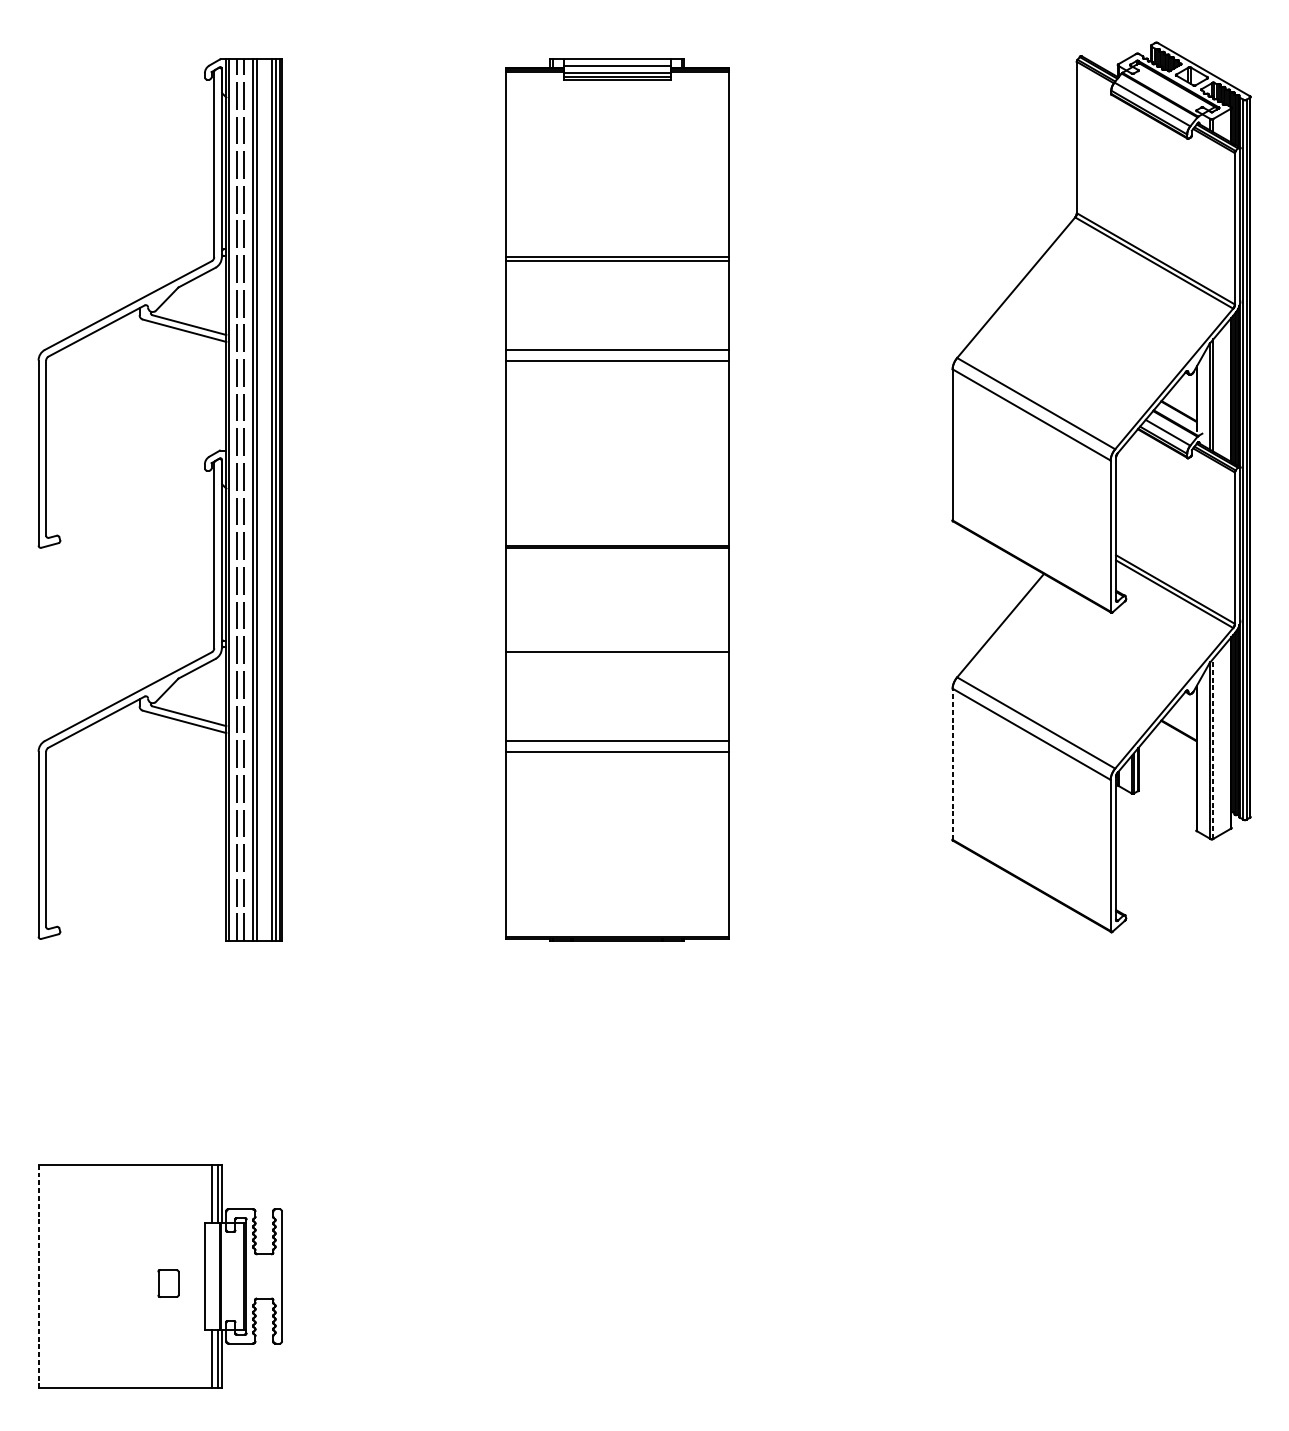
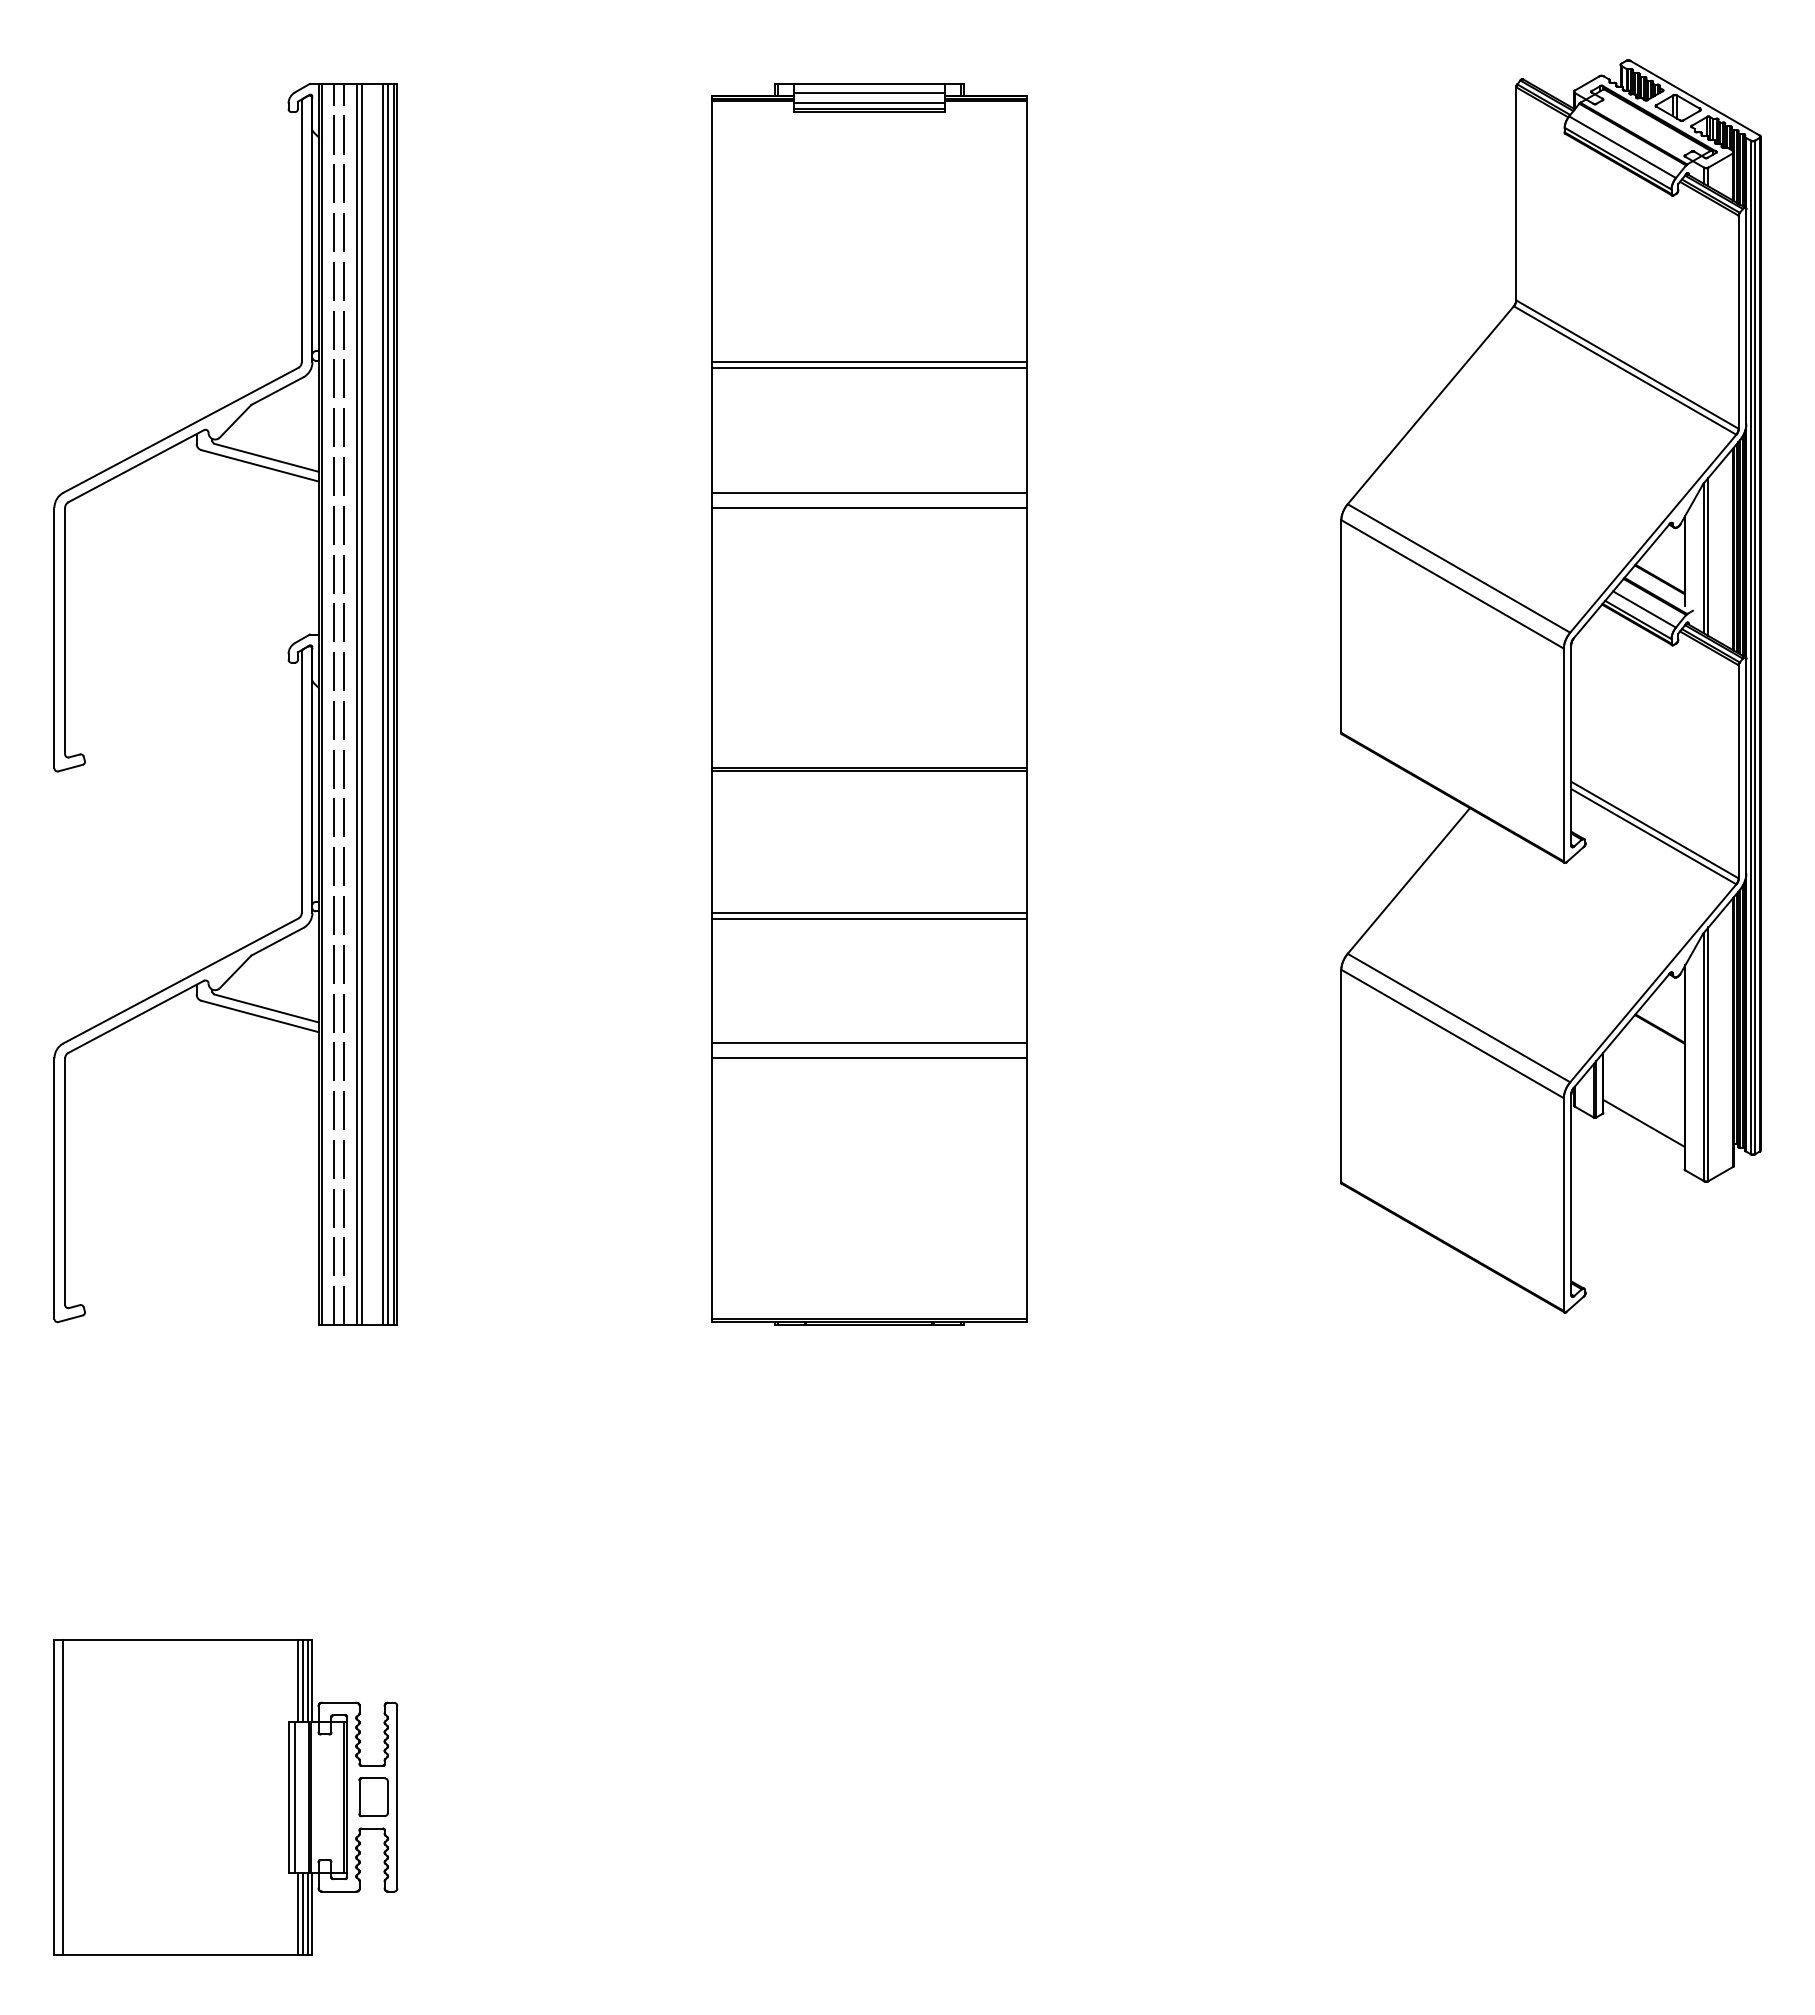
line: (617, 648) -> (869, 912), added
line: (1213, 748) -> (1708, 1054), dashed -> solid
line: (952, 763) -> (1341, 1075), dashed -> solid
line: (1167, 797) -> (1643, 1122), added
line: (215, 1193) -> (303, 1680), added
line: (45, 1275) -> (63, 1796), added
line: (209, 1275) -> (294, 1796), added
line: (38, 1276) -> (54, 1797), dashed -> solid
part: (168, 1283) -> (373, 1797), moved
line: (215, 1359) -> (303, 1913), added

